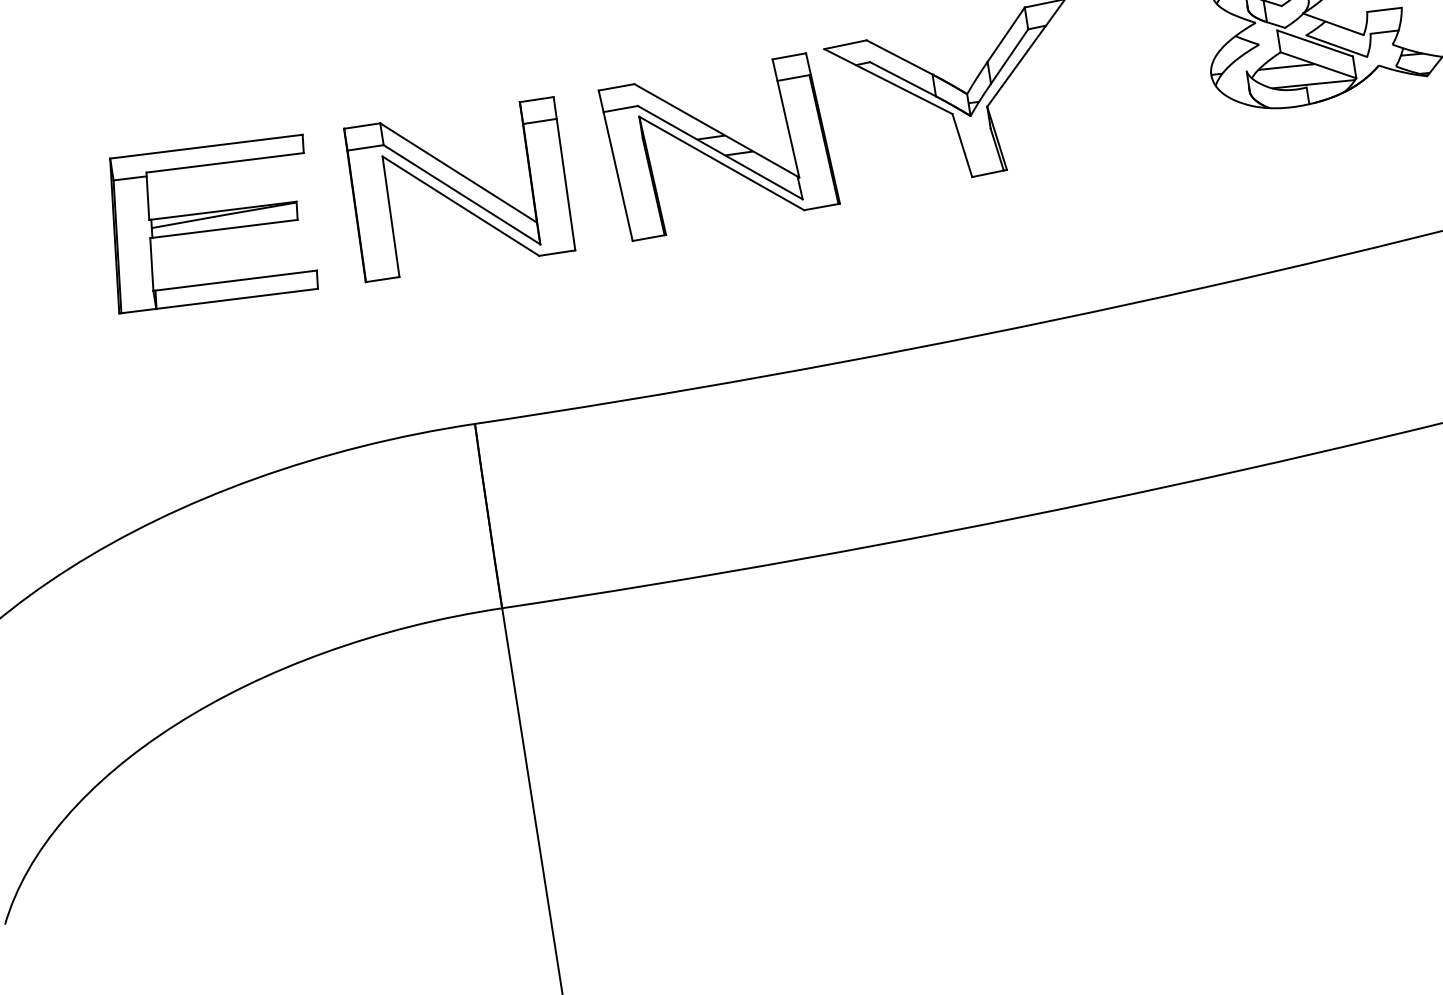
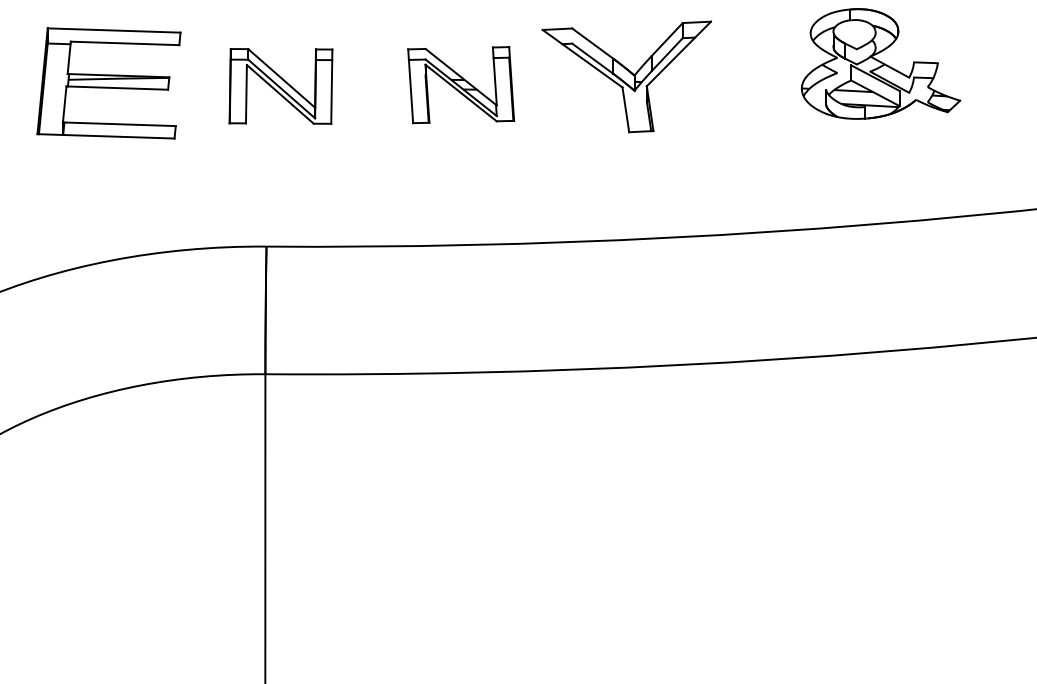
part: (718, 146) -> (460, 84), size x0.7
part: (458, 189) -> (280, 86), size x0.7

